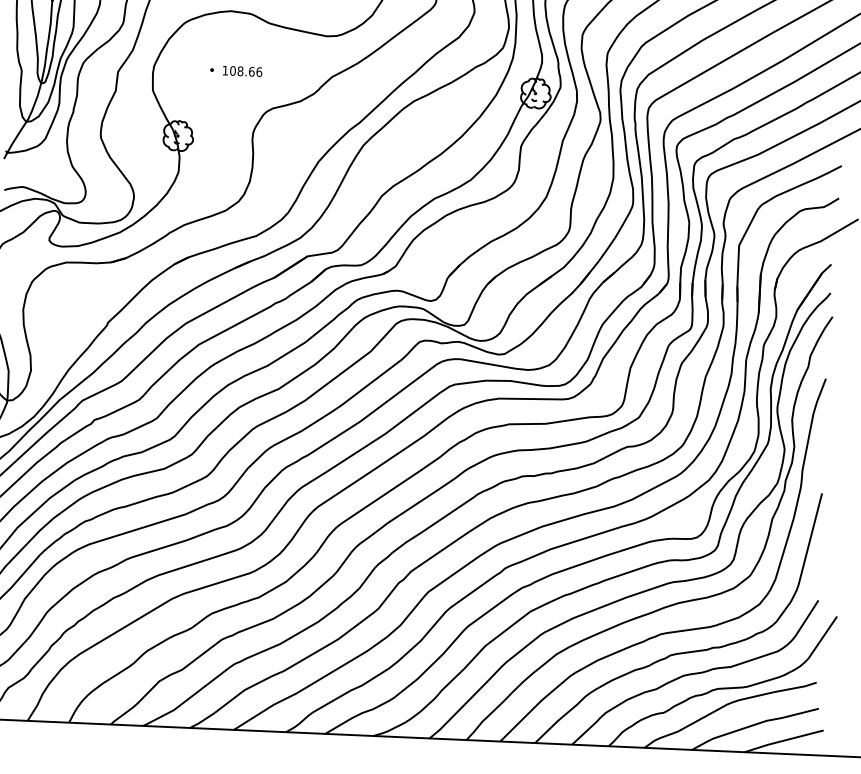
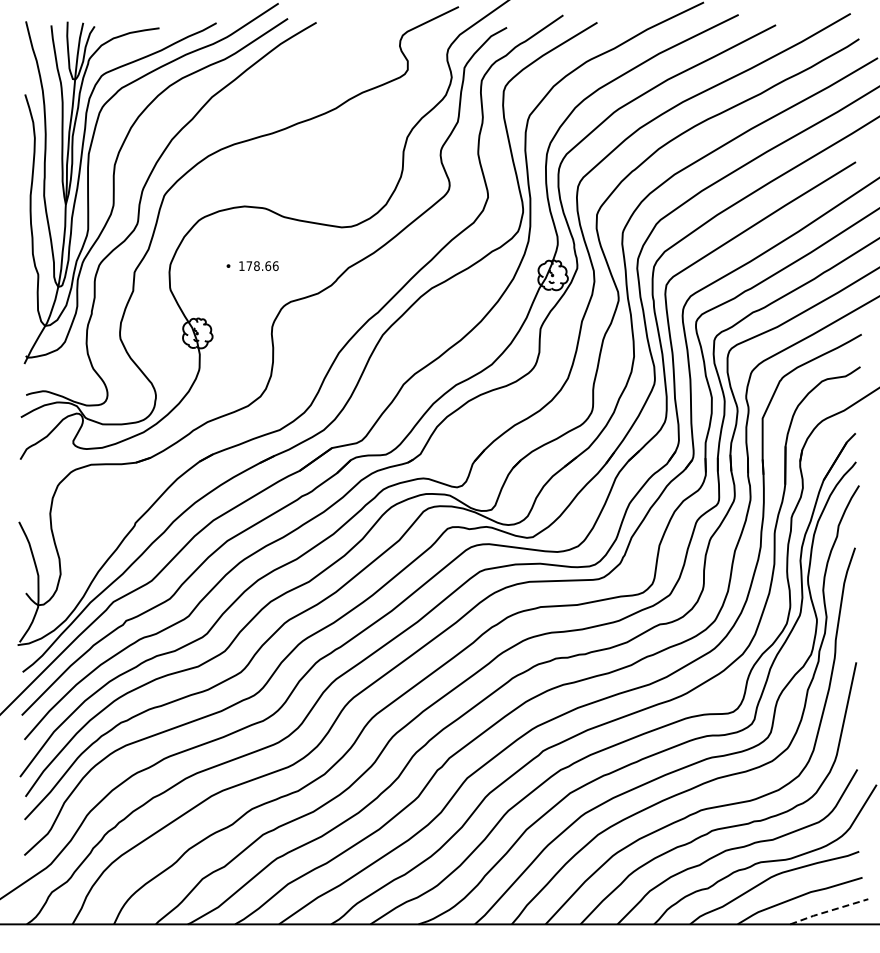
text: (233, 71) -> (249, 266), 108.66 -> 178.66
line: (783, 741) -> (828, 911), solid -> dashed

